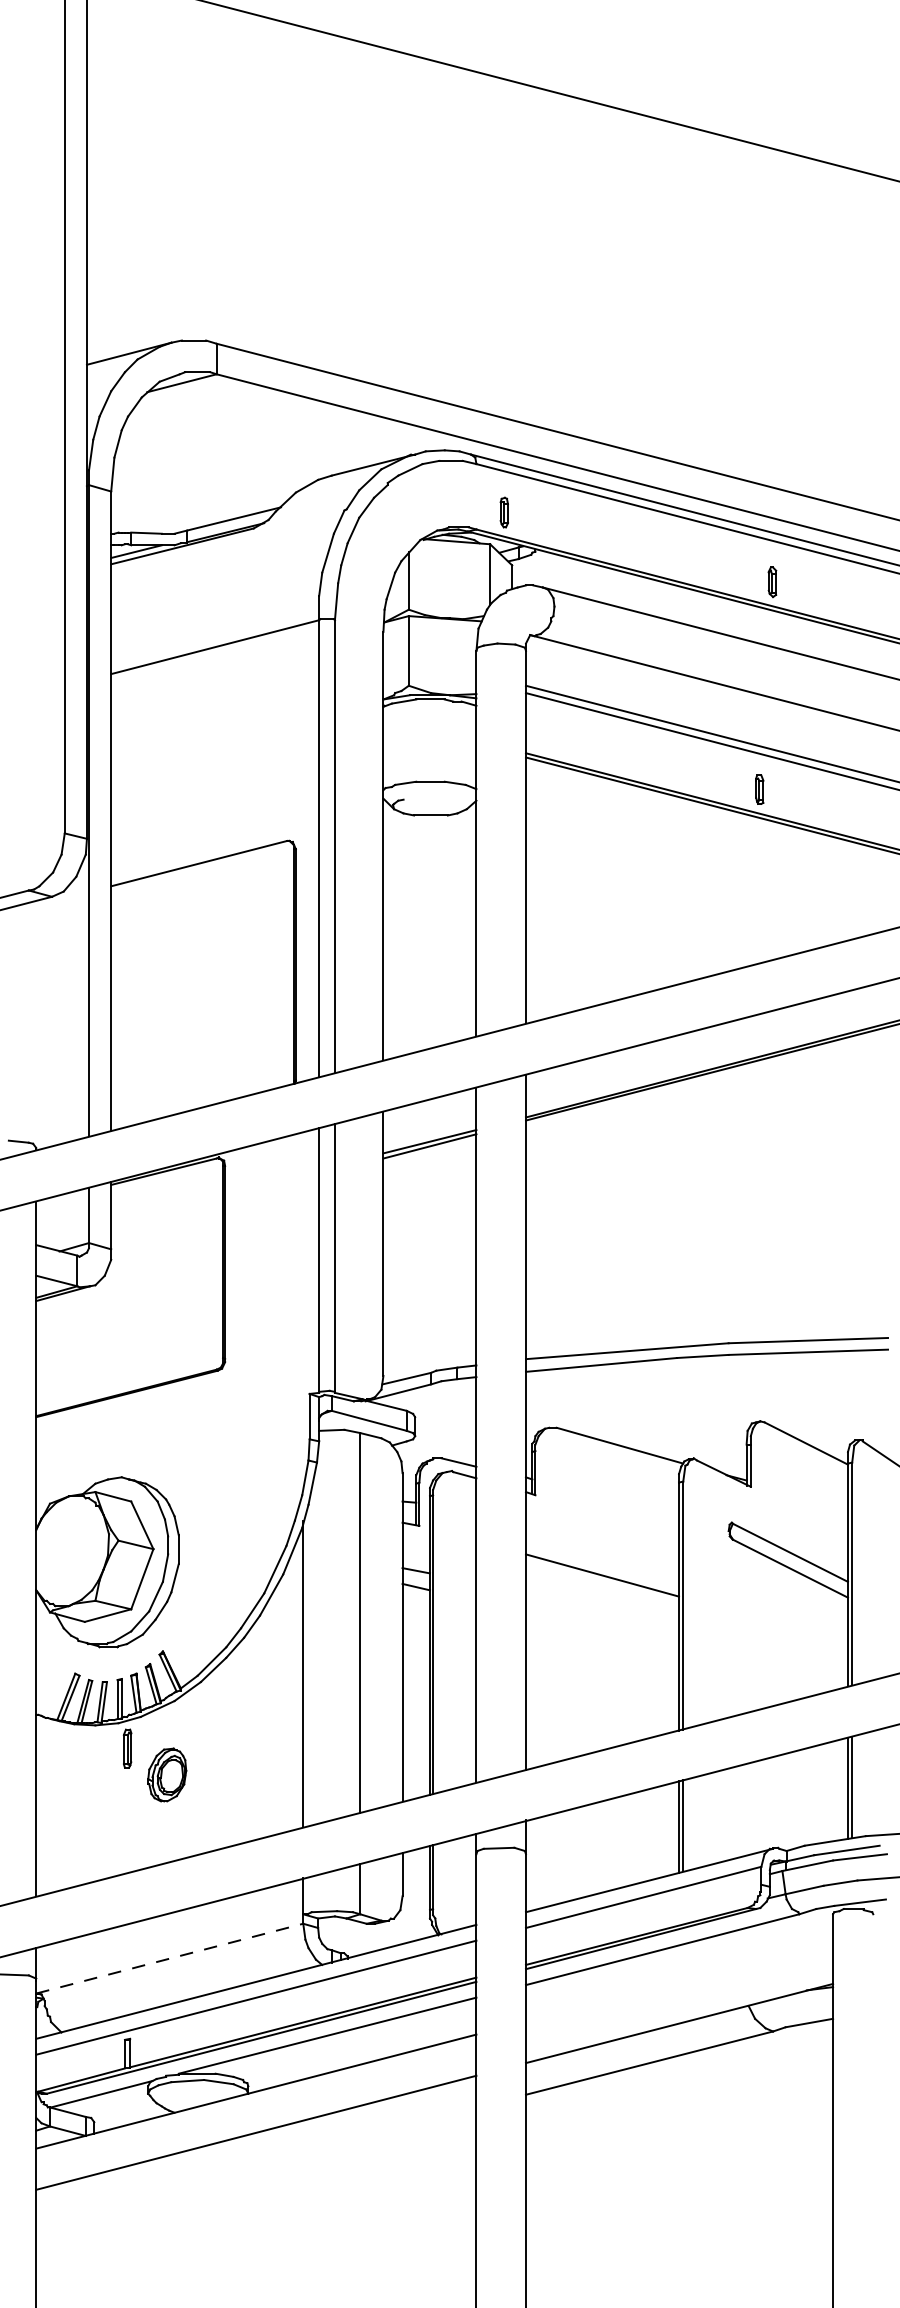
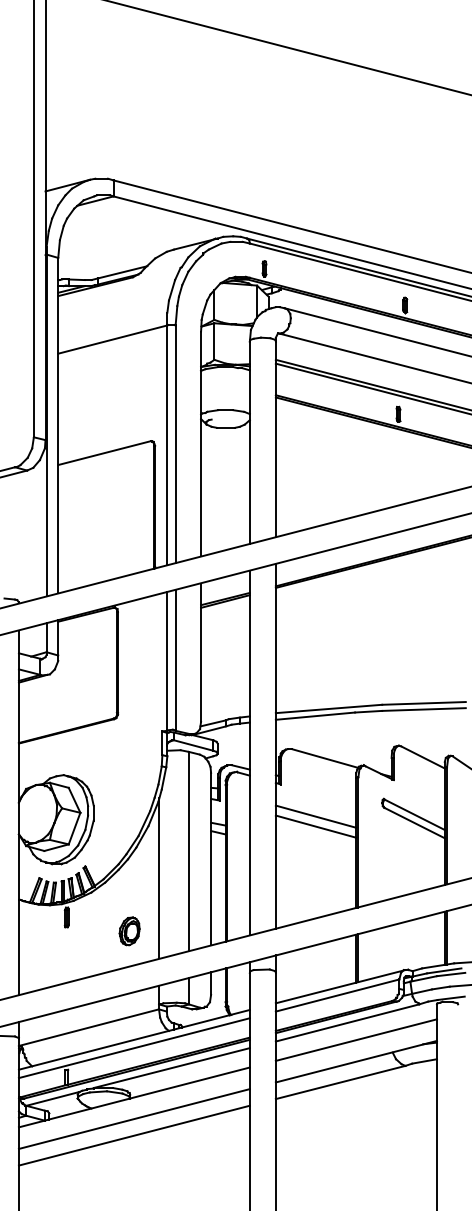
line: (601, 1556) -> (315, 816), added
part: (166, 1775) -> (129, 931), moved
line: (170, 1958) -> (89, 1027), dashed -> solid
line: (677, 1981) -> (355, 1039), added
line: (254, 2164) -> (133, 1135), added

